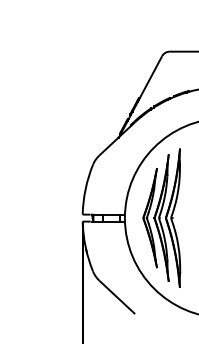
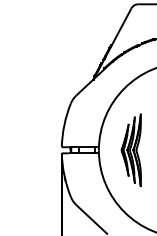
part: (161, 217) -> (130, 149), size x0.6

